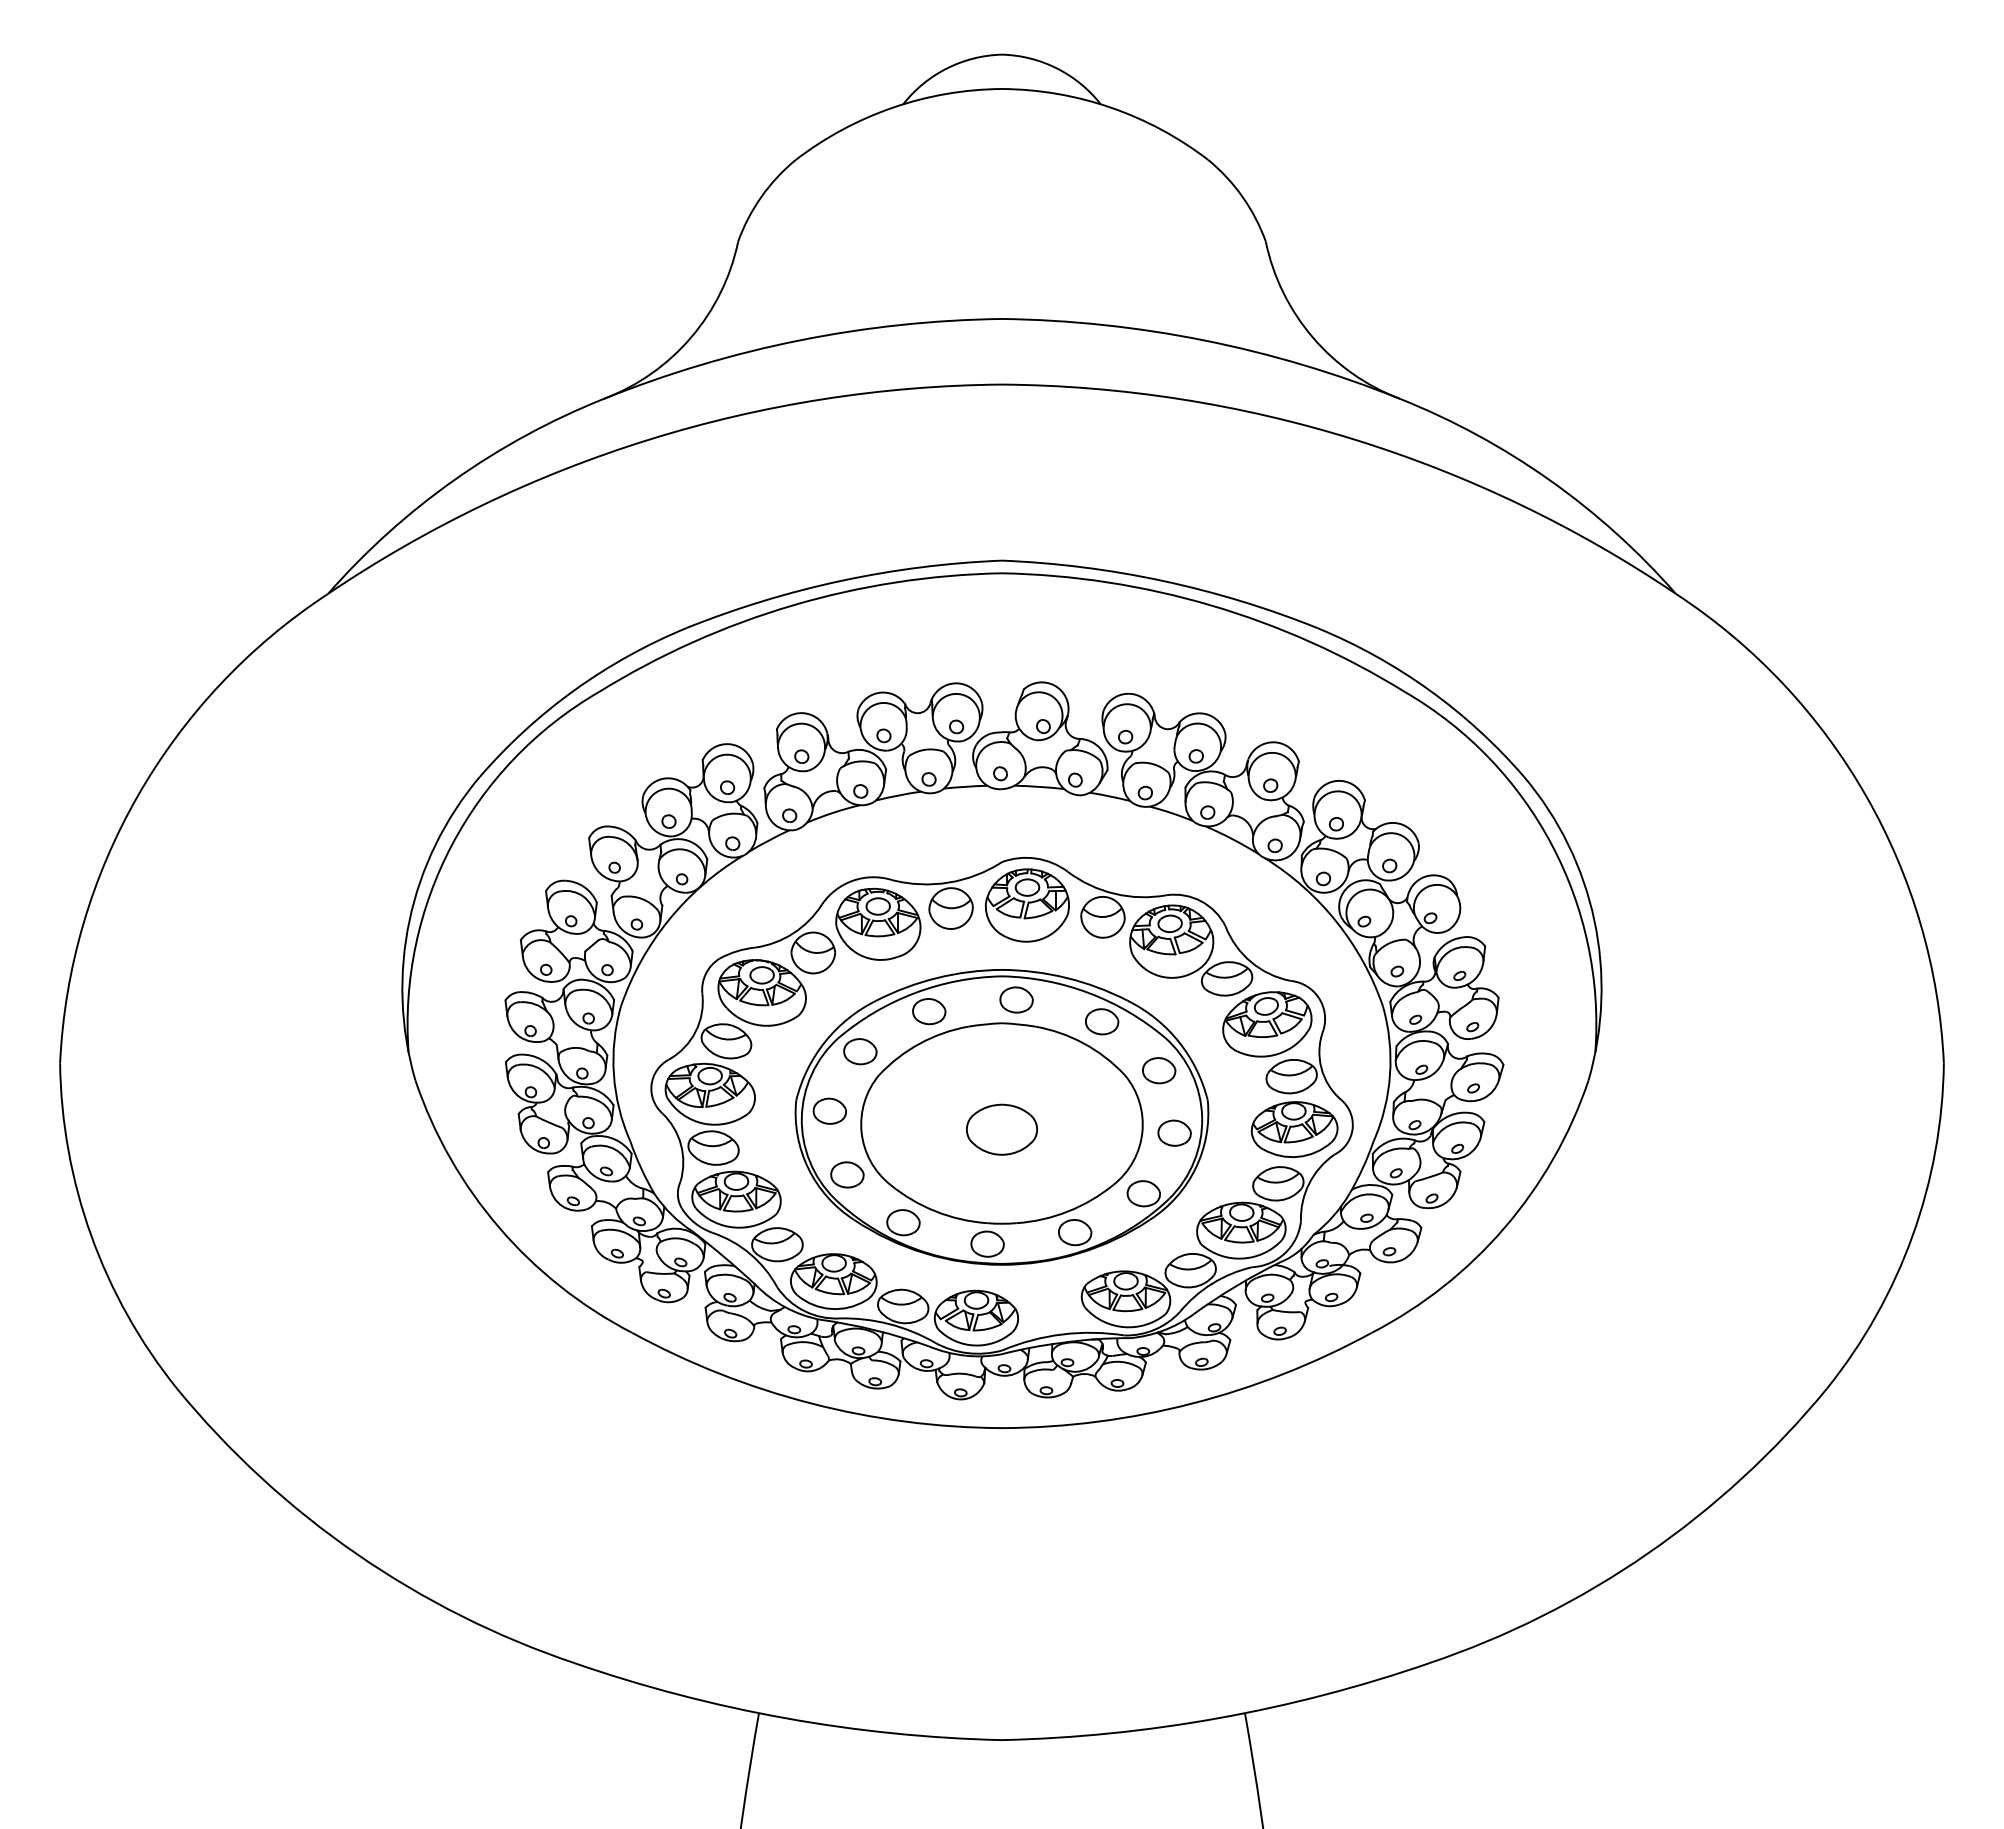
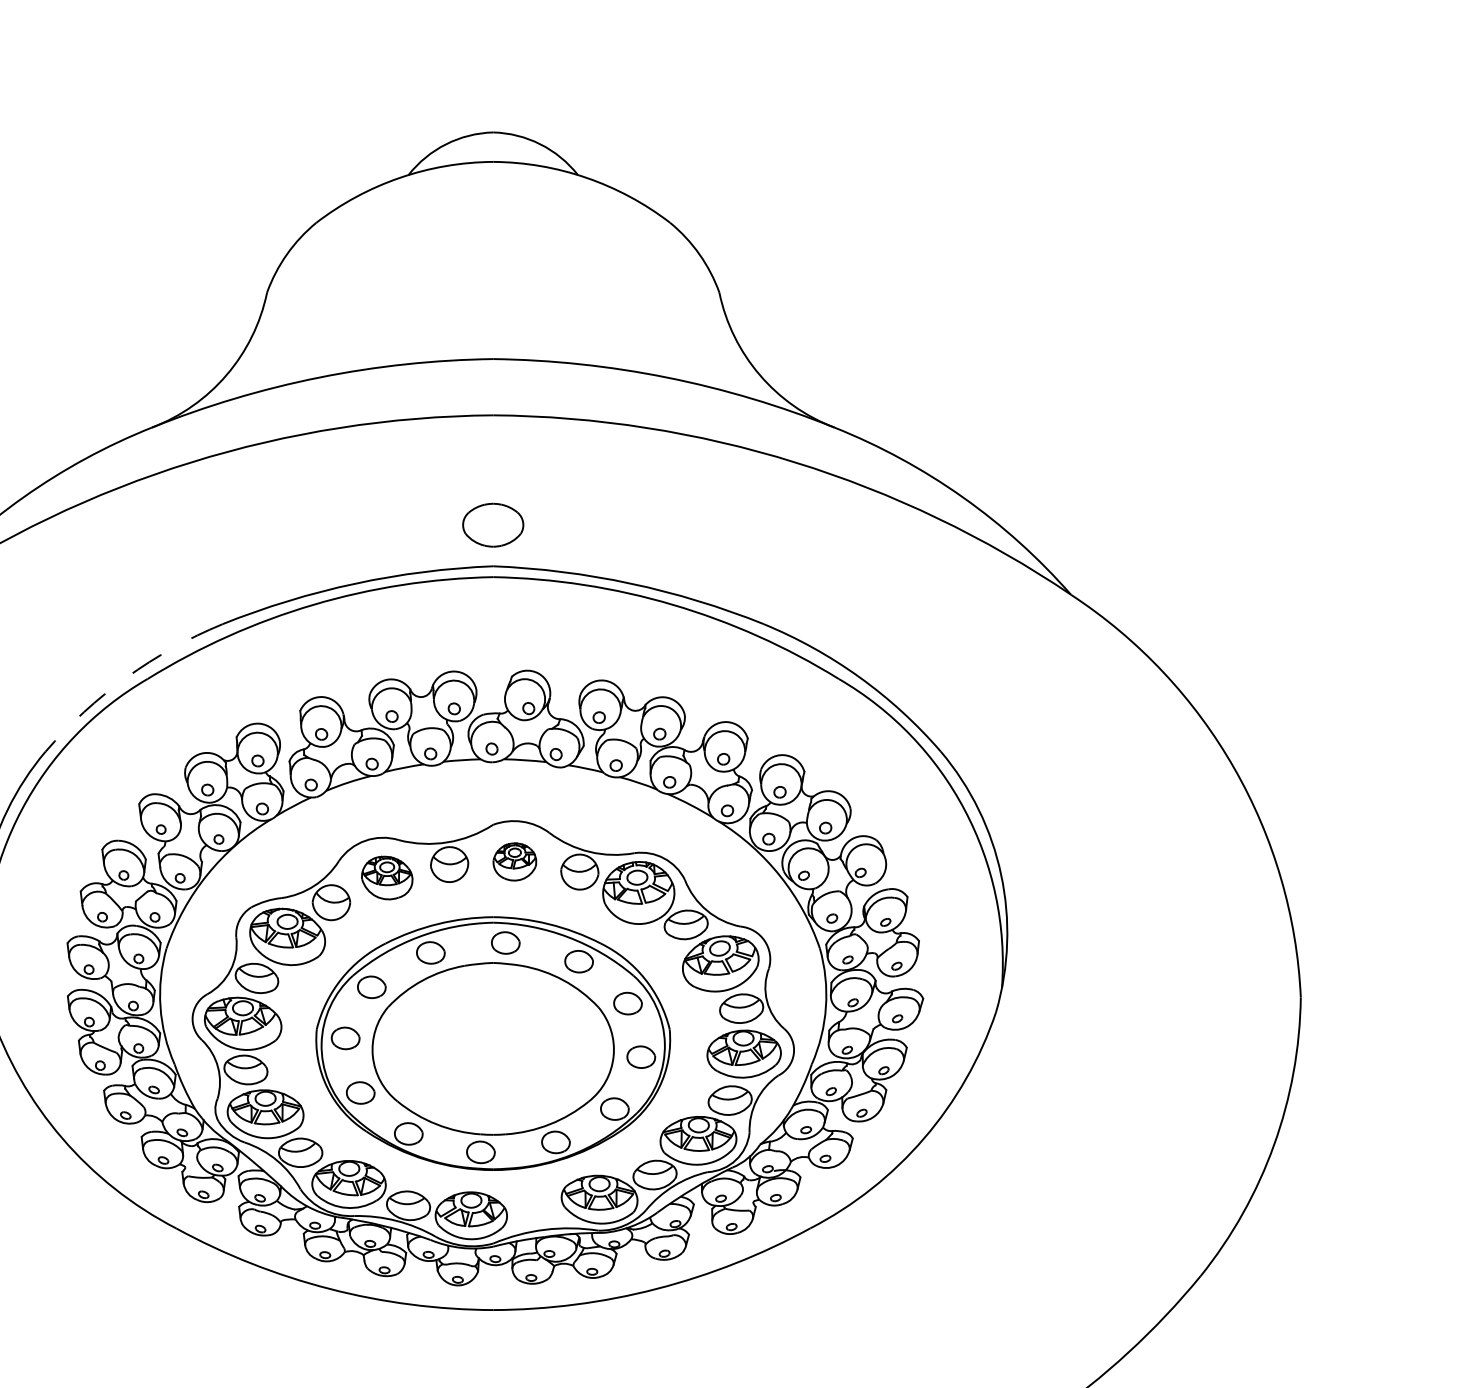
arc: (574, 690) -> (126, 677), solid -> dashed
part: (1026, 905) -> (514, 861), size x0.6
part: (878, 923) -> (387, 877), size x0.7
part: (1001, 1129) -> (492, 525), moved

